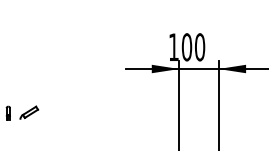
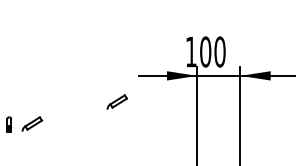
part: (105, 92) -> (116, 101), added

